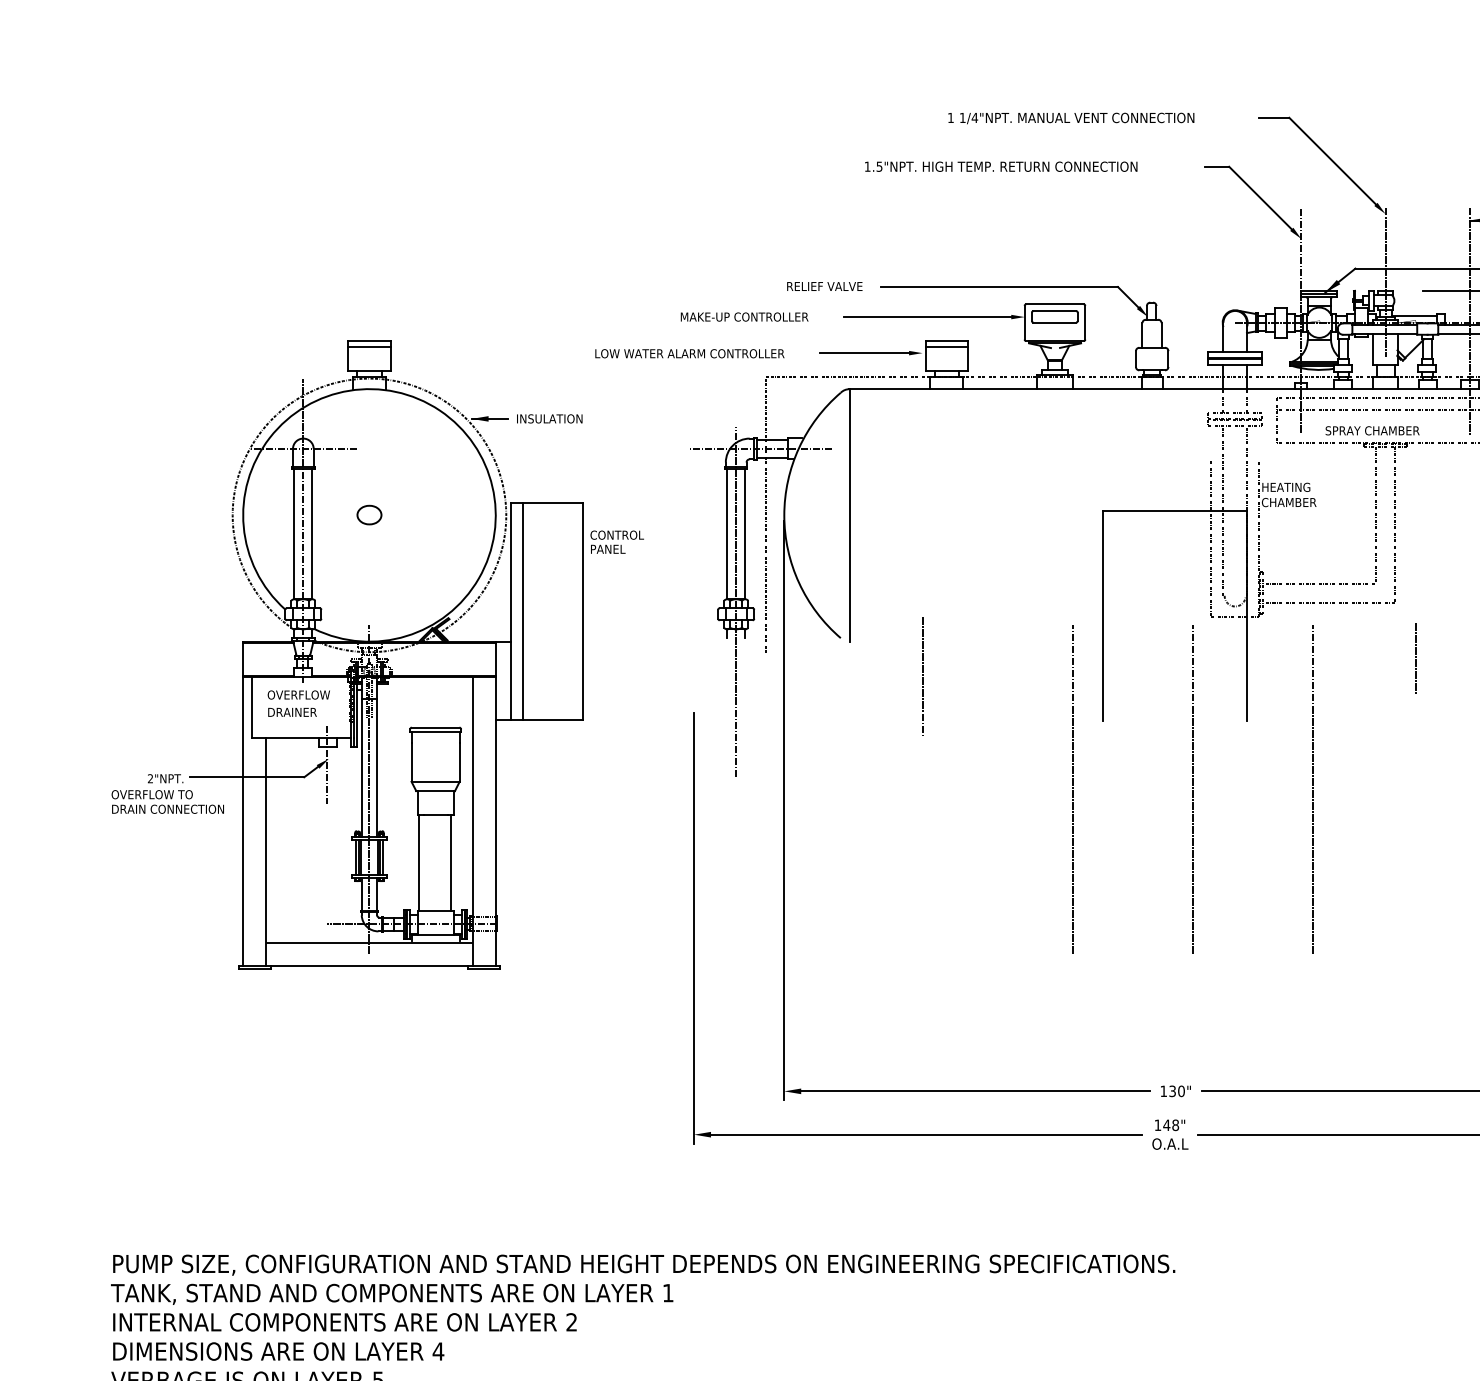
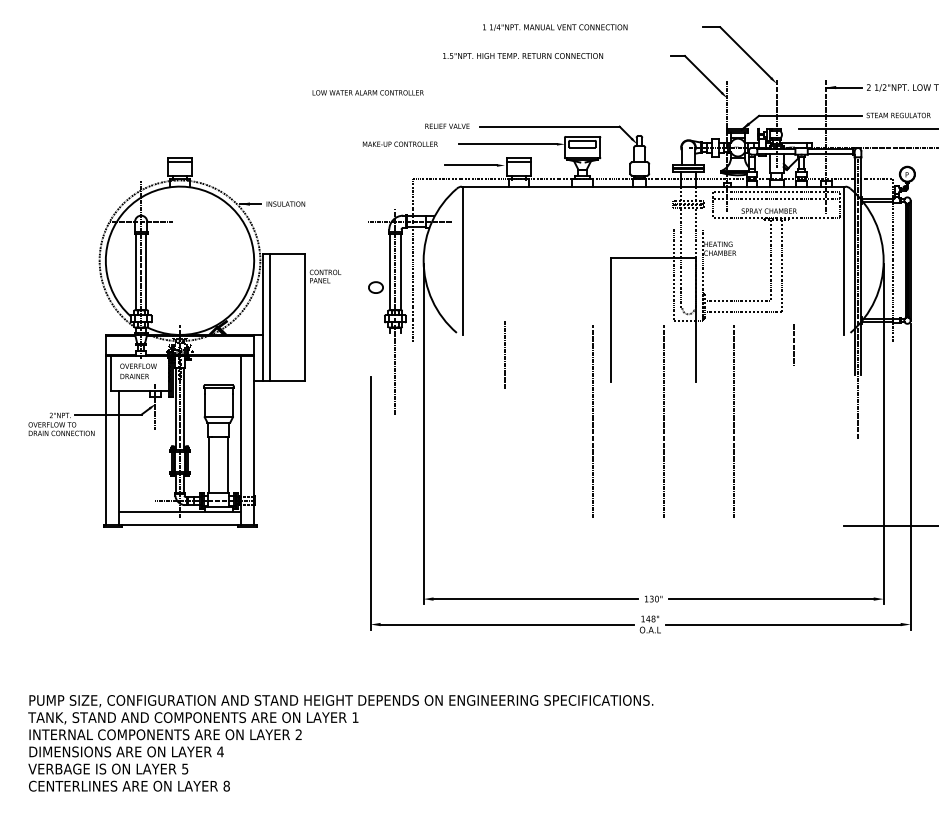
text: (1071, 118) -> (555, 27), moved
text: (1000, 165) -> (522, 55), moved
text: (688, 353) -> (367, 92), moved
part: (368, 514) -> (375, 287), moved

